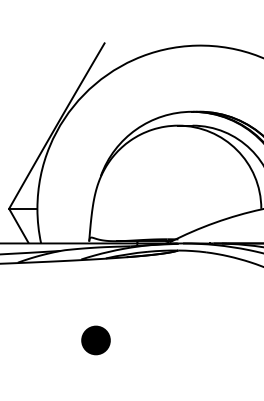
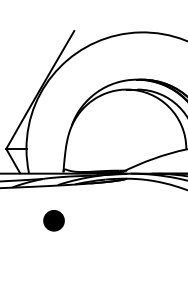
part: (95, 340) -> (53, 220), moved

